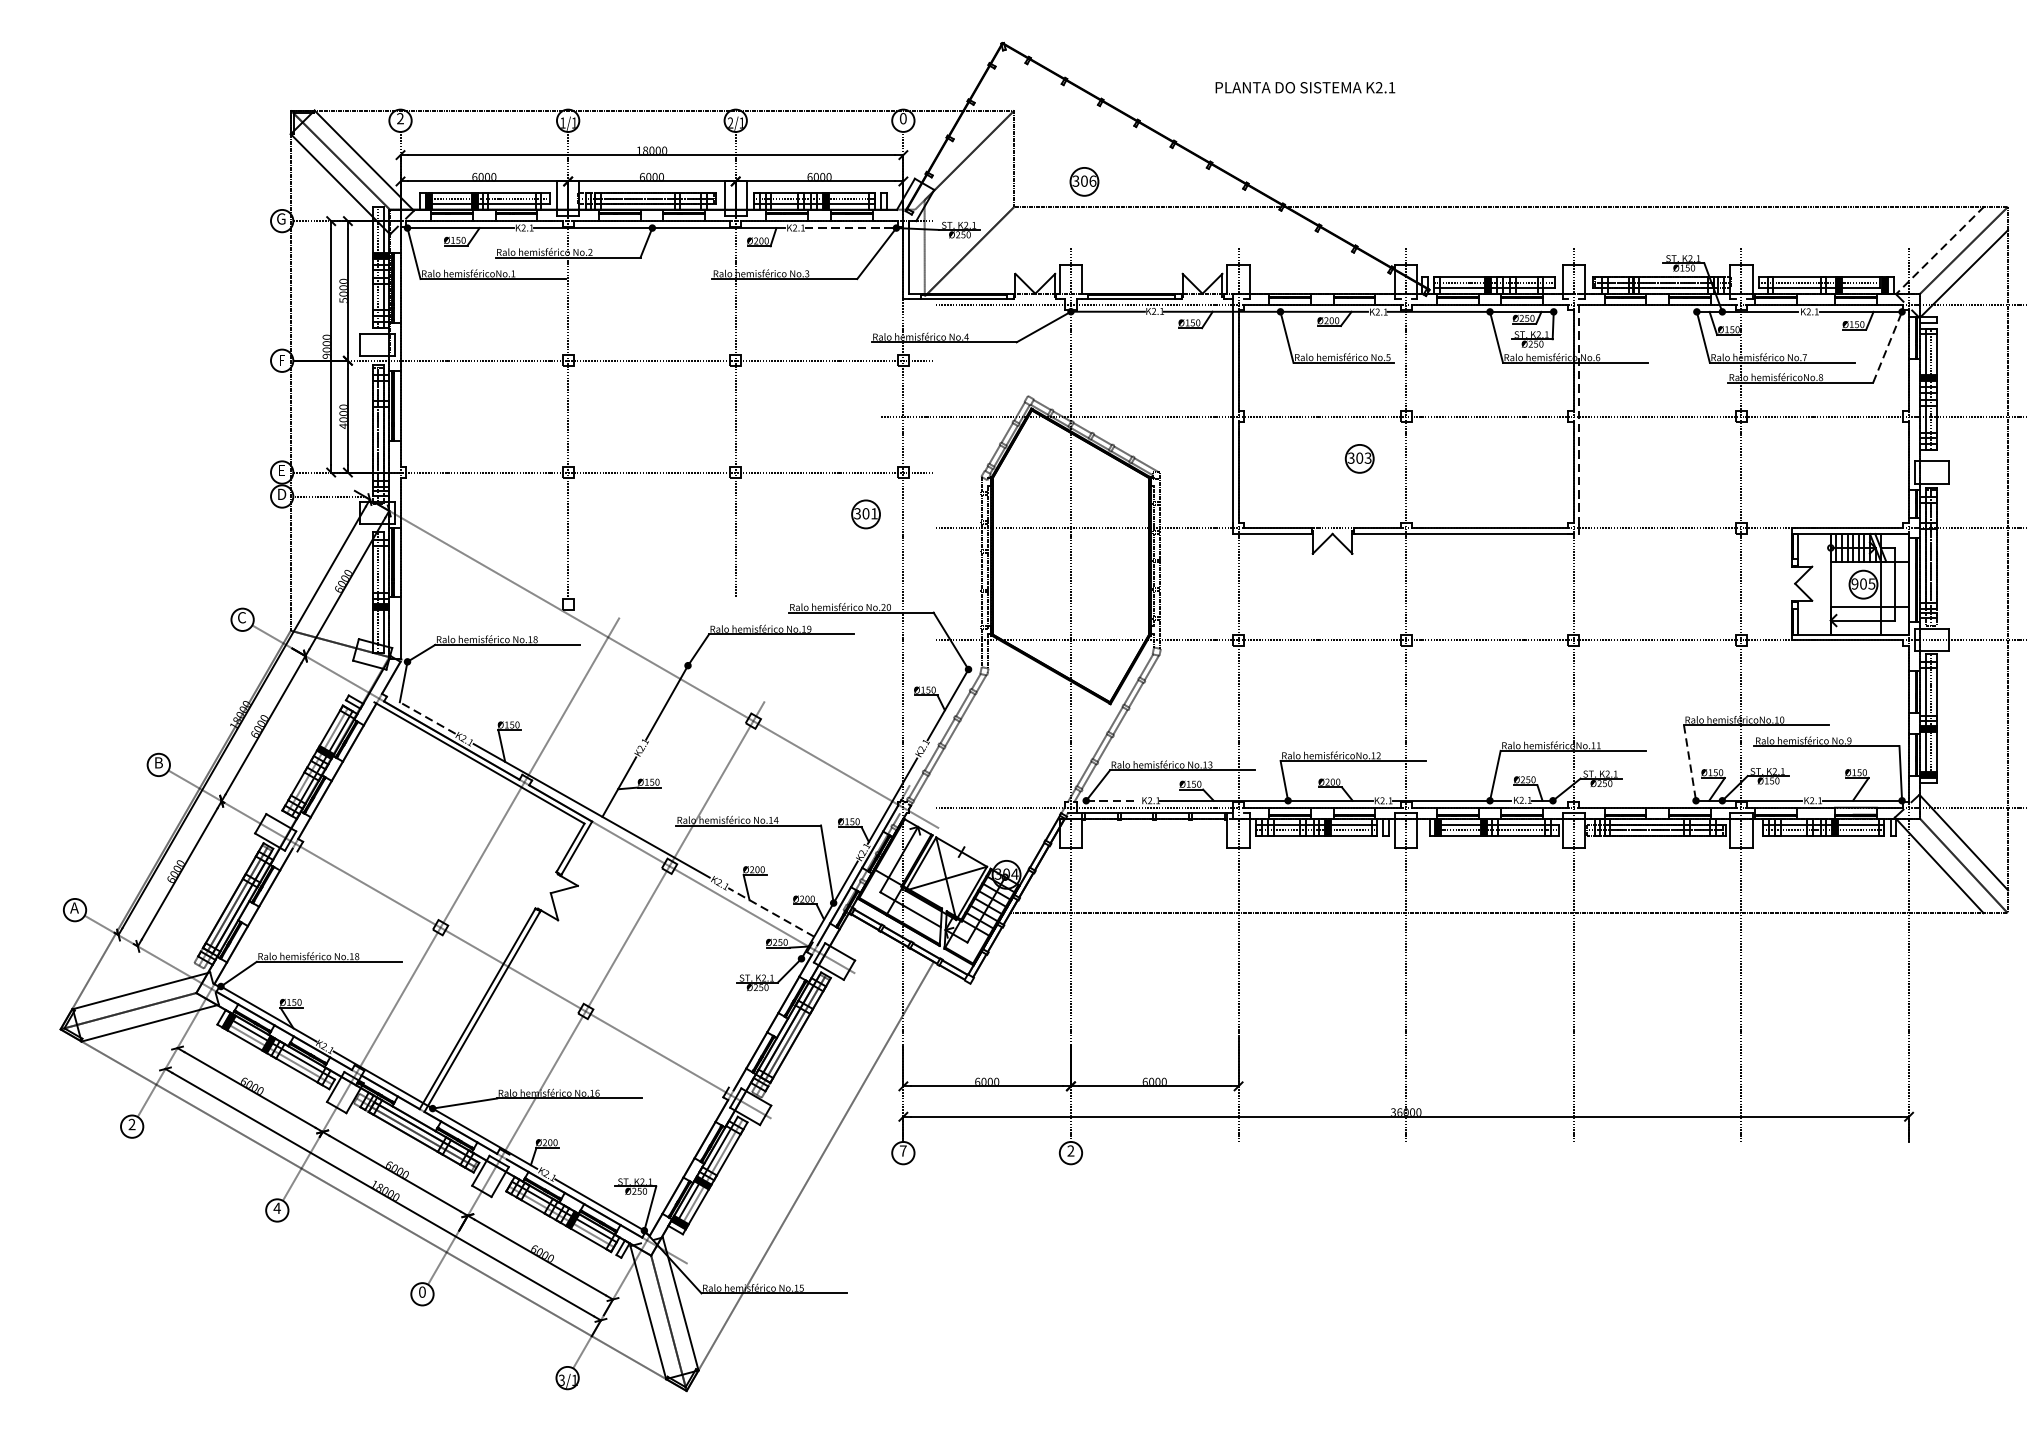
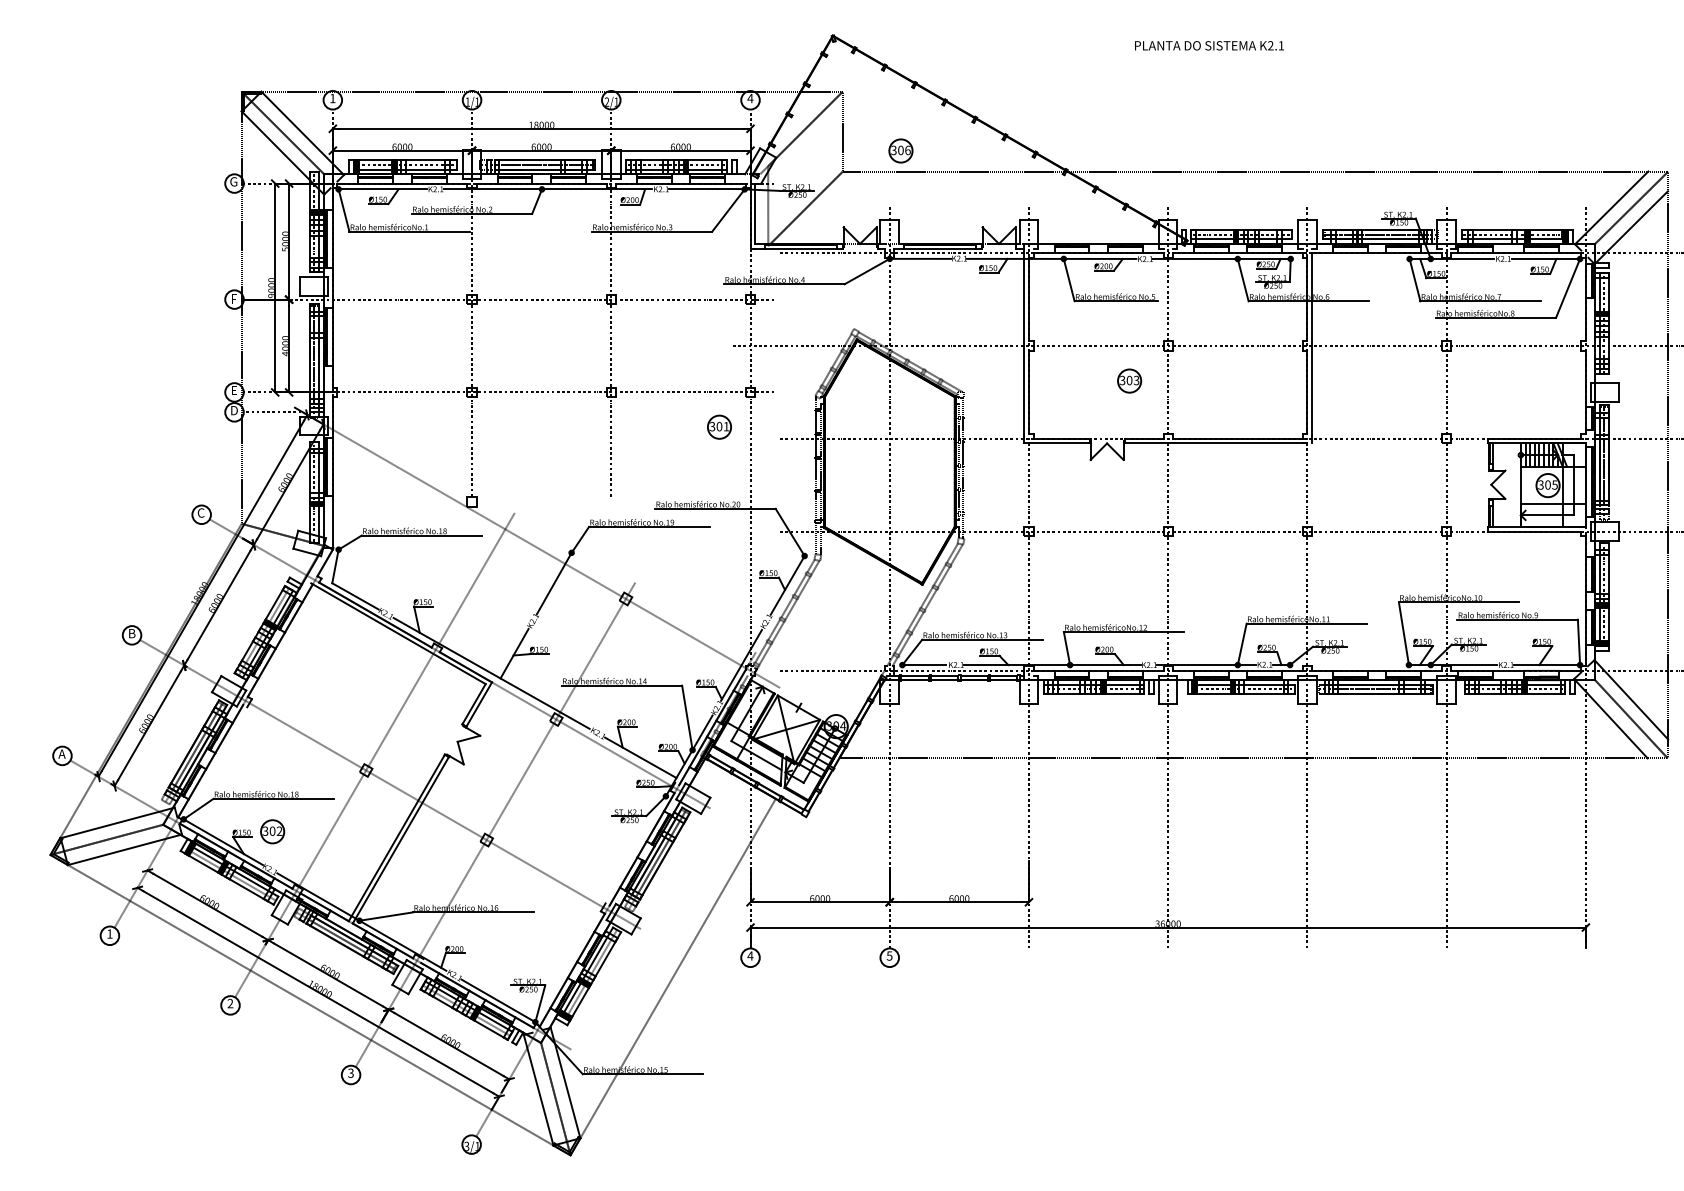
text: (1305, 87) -> (1209, 45), moved
text: (400, 117) -> (332, 97), 2 -> 1
text: (903, 118) -> (750, 98), 0 -> 4
line: (850, 228) -> (706, 189), dashed -> solid
line: (1939, 249) -> (1611, 207), dashed -> solid
line: (1888, 347) -> (1568, 288), dashed -> solid
line: (1579, 414) -> (1312, 344), dashed -> solid
text: (1854, 584) -> (1540, 485), 905 -> 305
line: (427, 718) -> (355, 596), dashed -> solid
line: (1689, 762) -> (1403, 633), dashed -> solid
line: (1112, 801) -> (924, 665), dashed -> solid
line: (770, 912) -> (640, 757), dashed -> solid
part: (327, 1001) -> (272, 831), added
text: (131, 1123) -> (109, 933), 2 -> 1
text: (903, 1150) -> (750, 955), 7 -> 4
text: (1070, 1150) -> (889, 955), 2 -> 5
text: (277, 1208) -> (230, 1003), 4 -> 2
text: (421, 1291) -> (350, 1072), 0 -> 3

